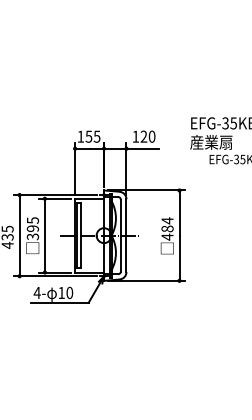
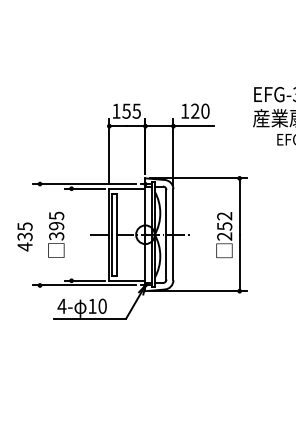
text: (167, 228) -> (224, 225), 484 -> 252
line: (19, 235) -> (39, 234), removed
line: (44, 235) -> (71, 234), removed

